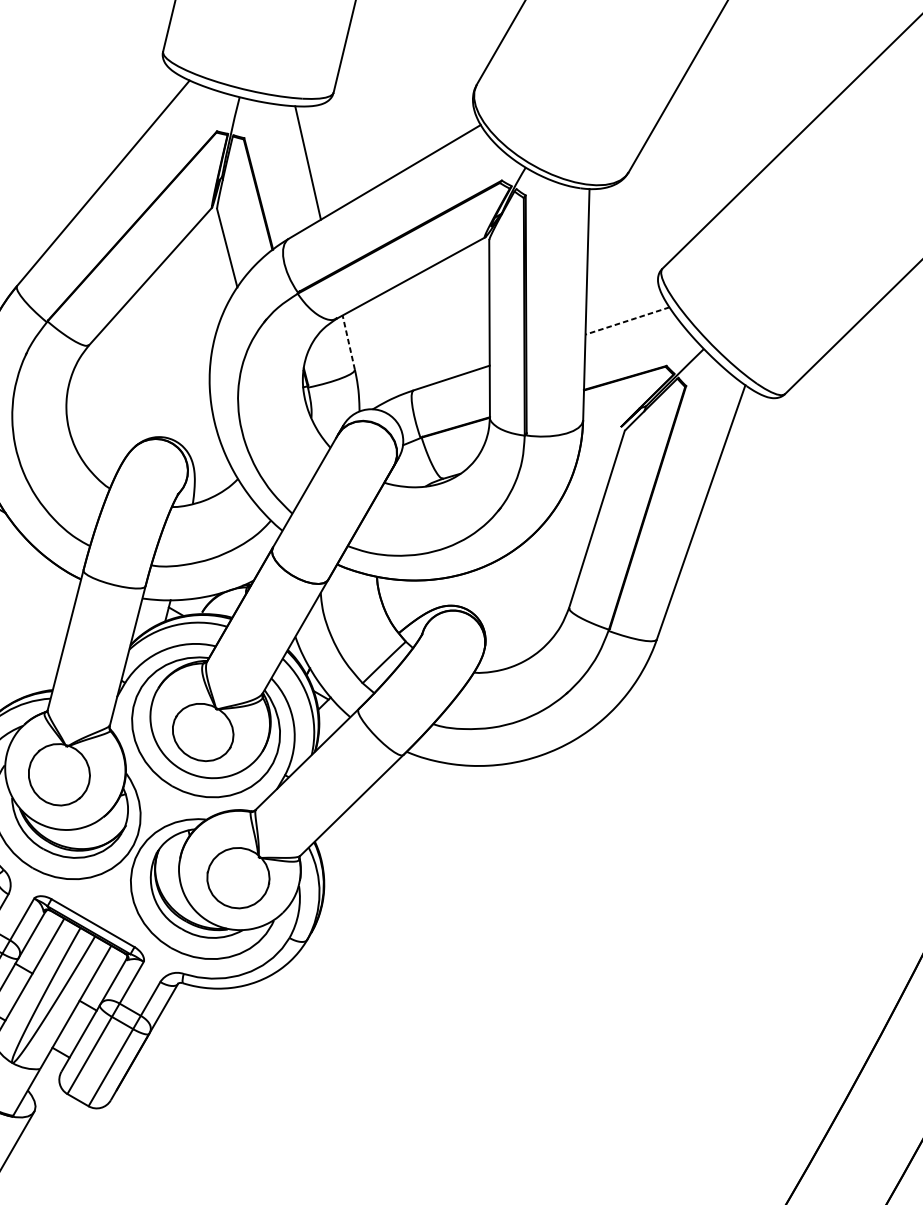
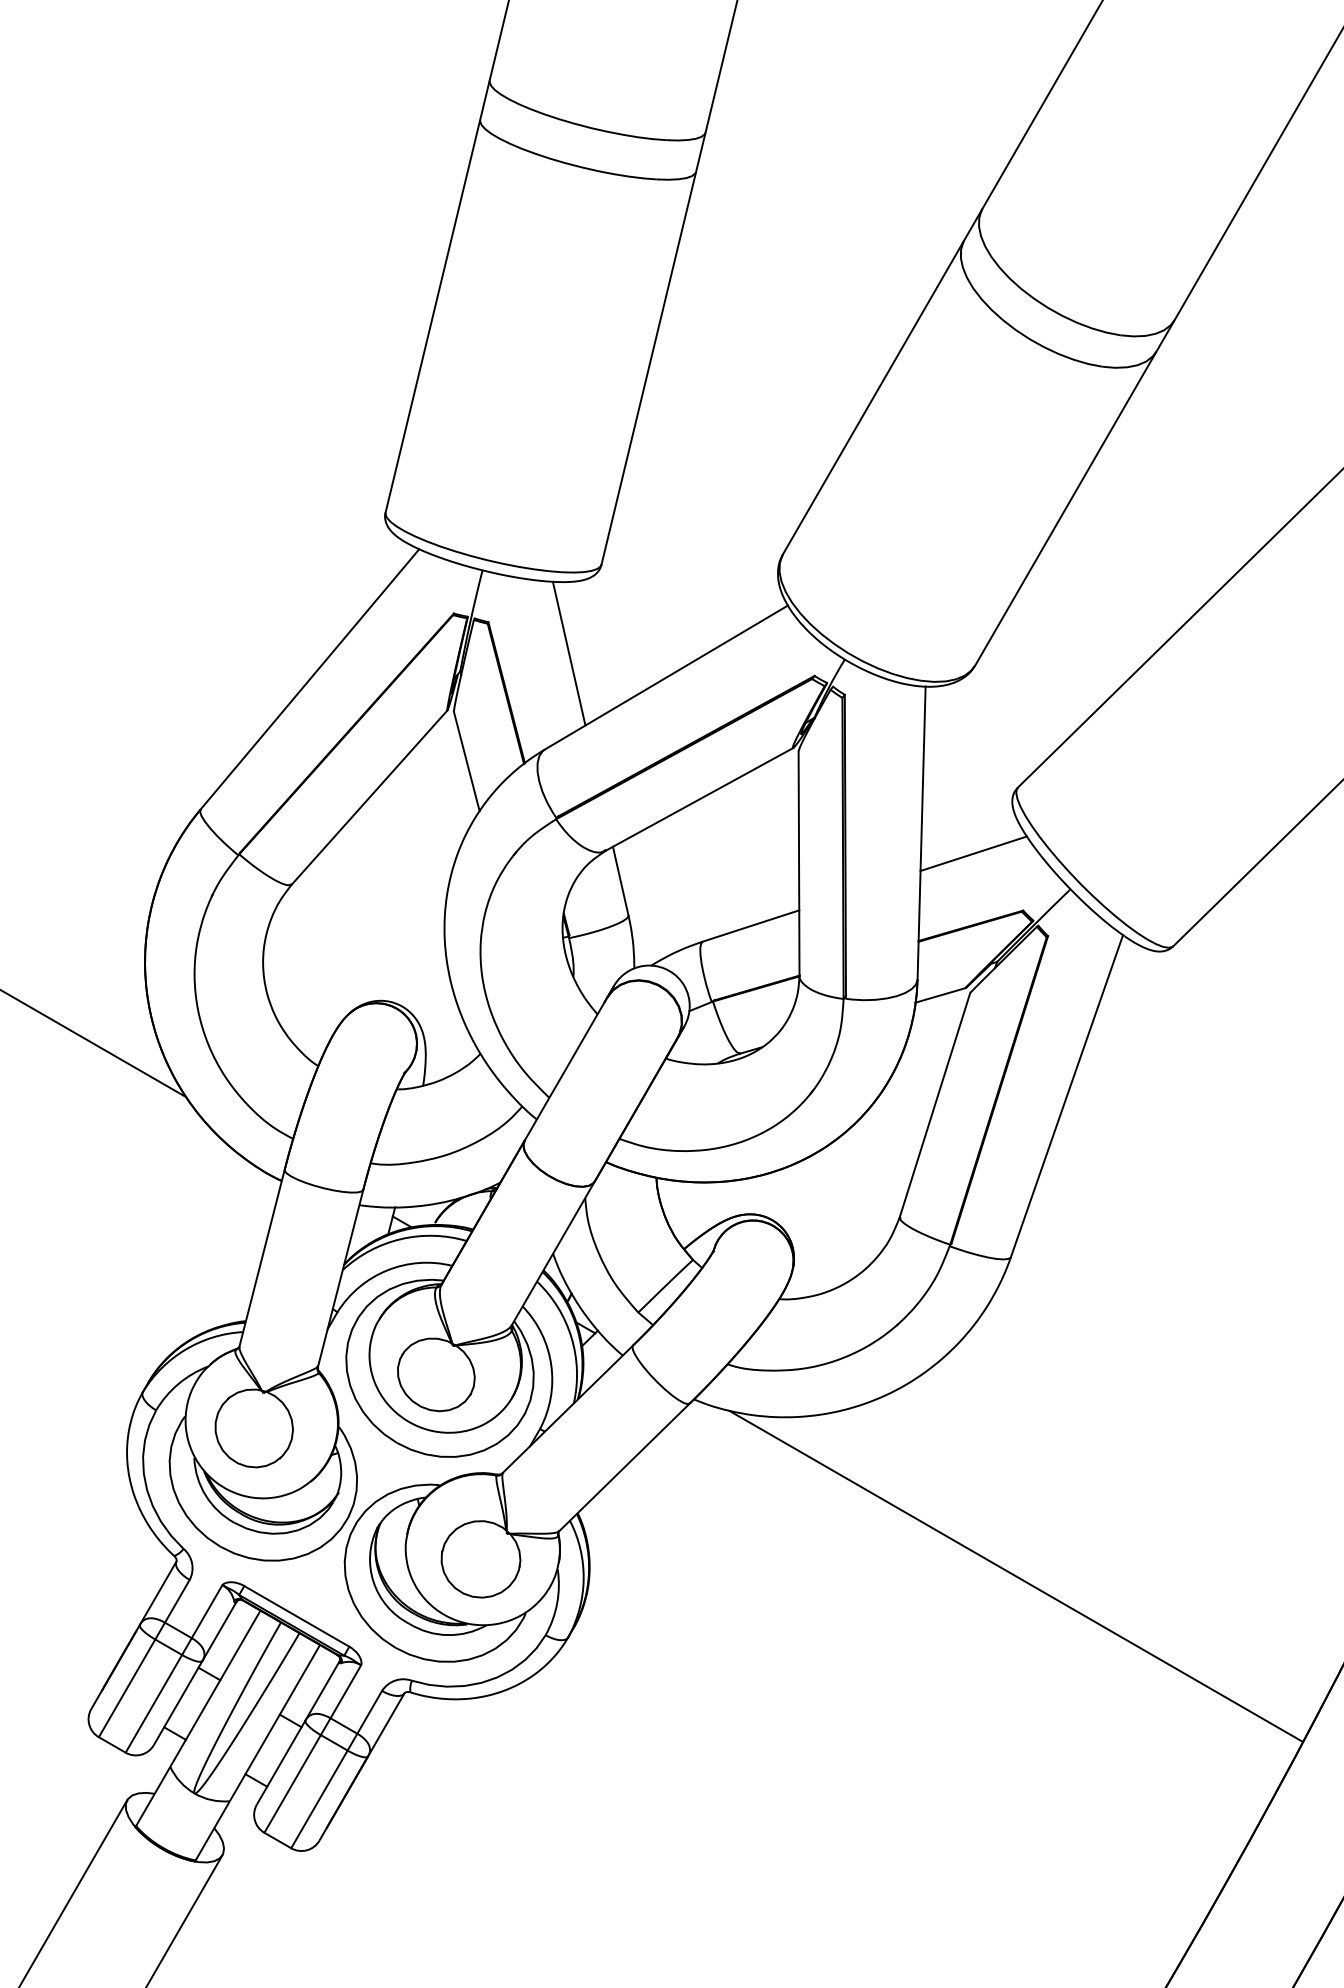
line: (627, 320) -> (973, 853), dashed -> solid
line: (348, 342) -> (620, 880), dashed -> solid
line: (601, 432) -> (940, 995), added
line: (661, 890) -> (1016, 1575), added

